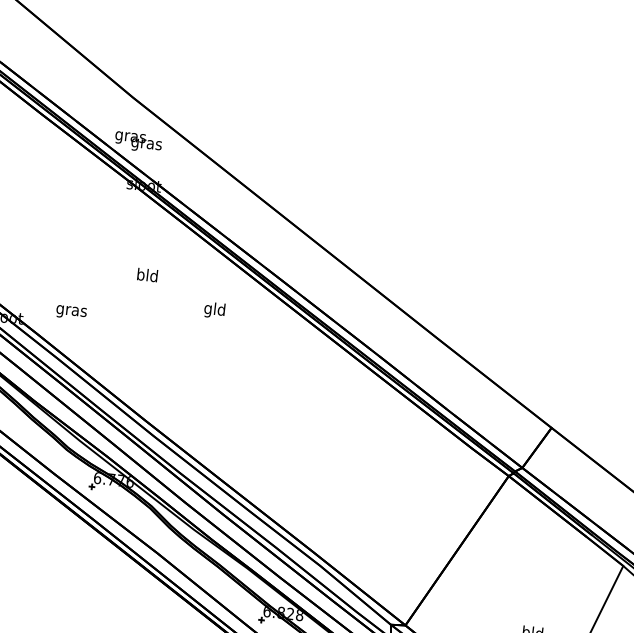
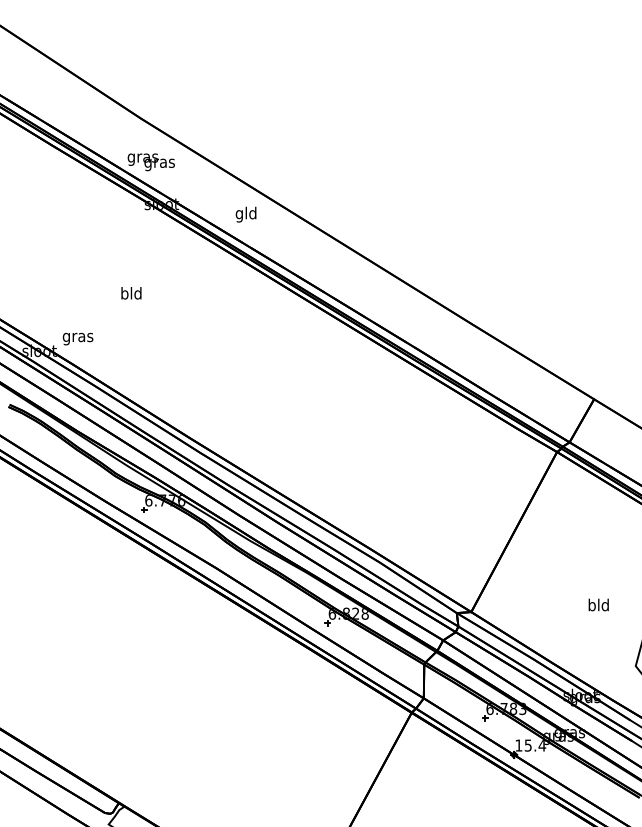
text: (147, 275) -> (131, 293), moved
text: (214, 310) -> (245, 214), moved
text: (70, 311) -> (77, 338), moved

